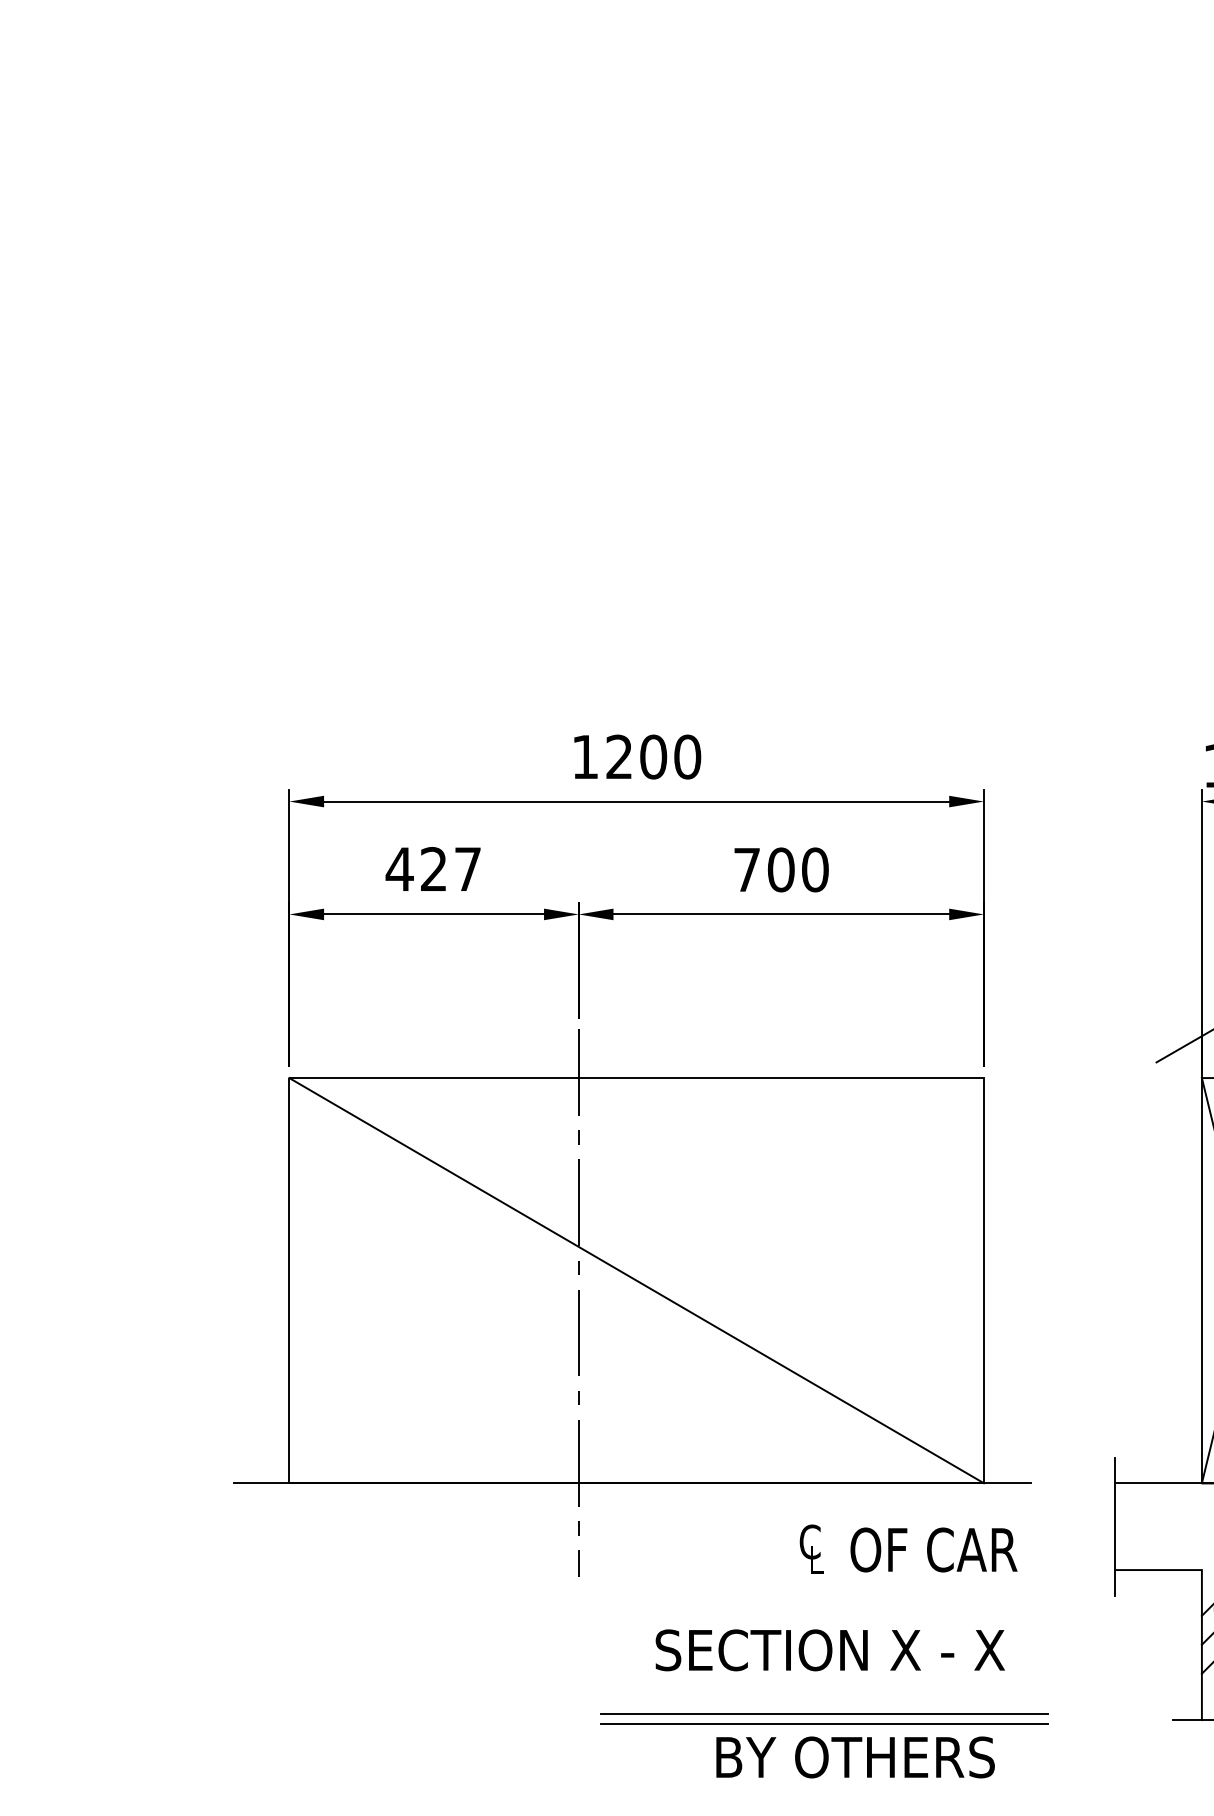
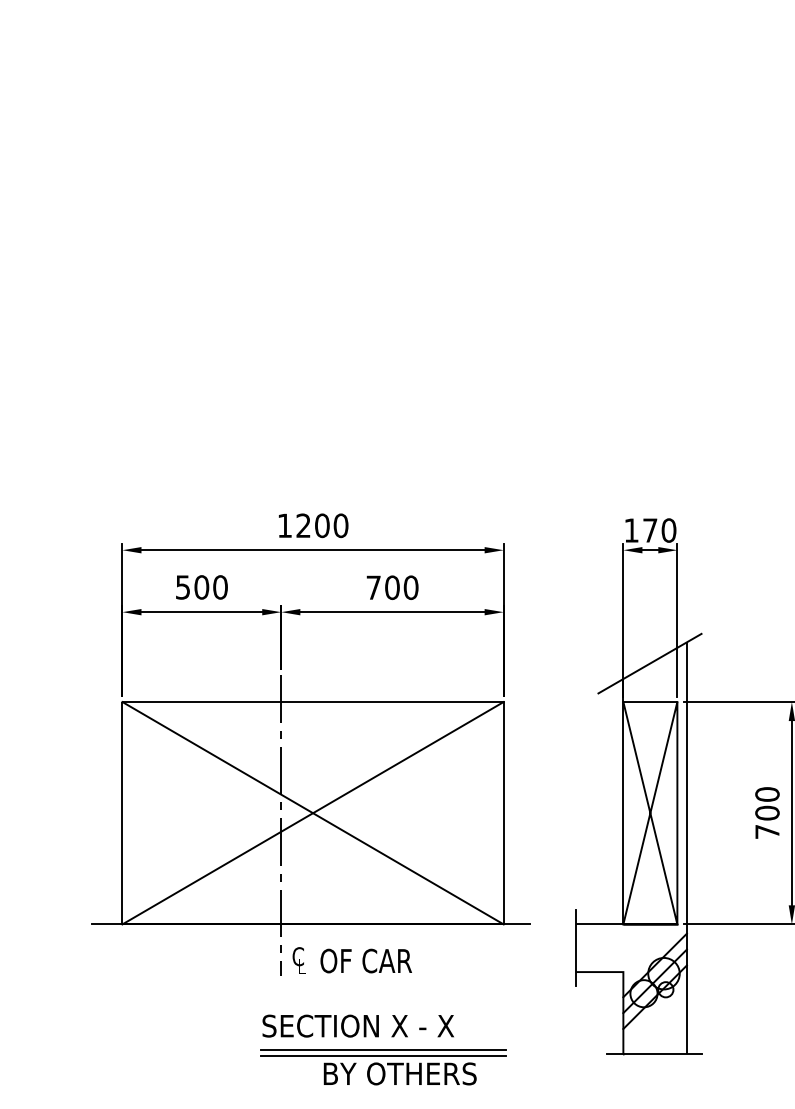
text: (433, 869) -> (201, 587), 427 -> 500
line: (635, 1281) -> (312, 813), added
text: (907, 1548) -> (351, 960), moved
text: (828, 1649) -> (357, 1025), moved
part: (825, 1745) -> (383, 1067), moved

